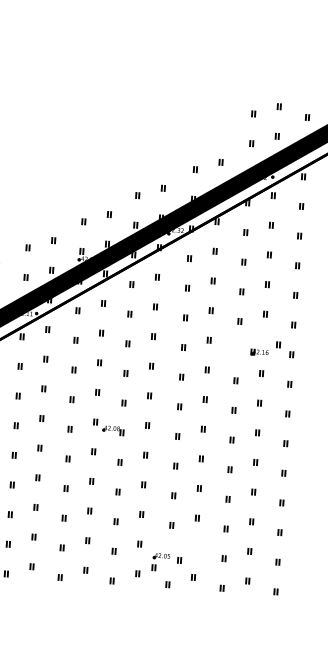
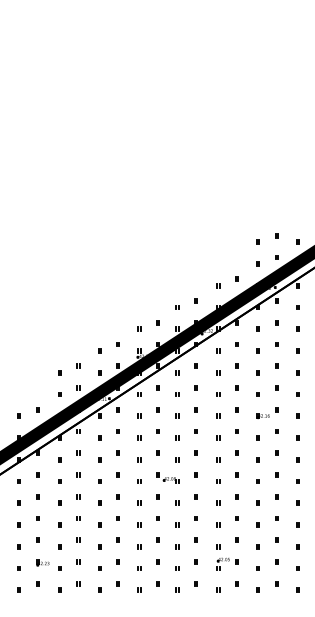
part: (265, 349) -> (267, 413), moved
part: (166, 561) -> (227, 563), moved

